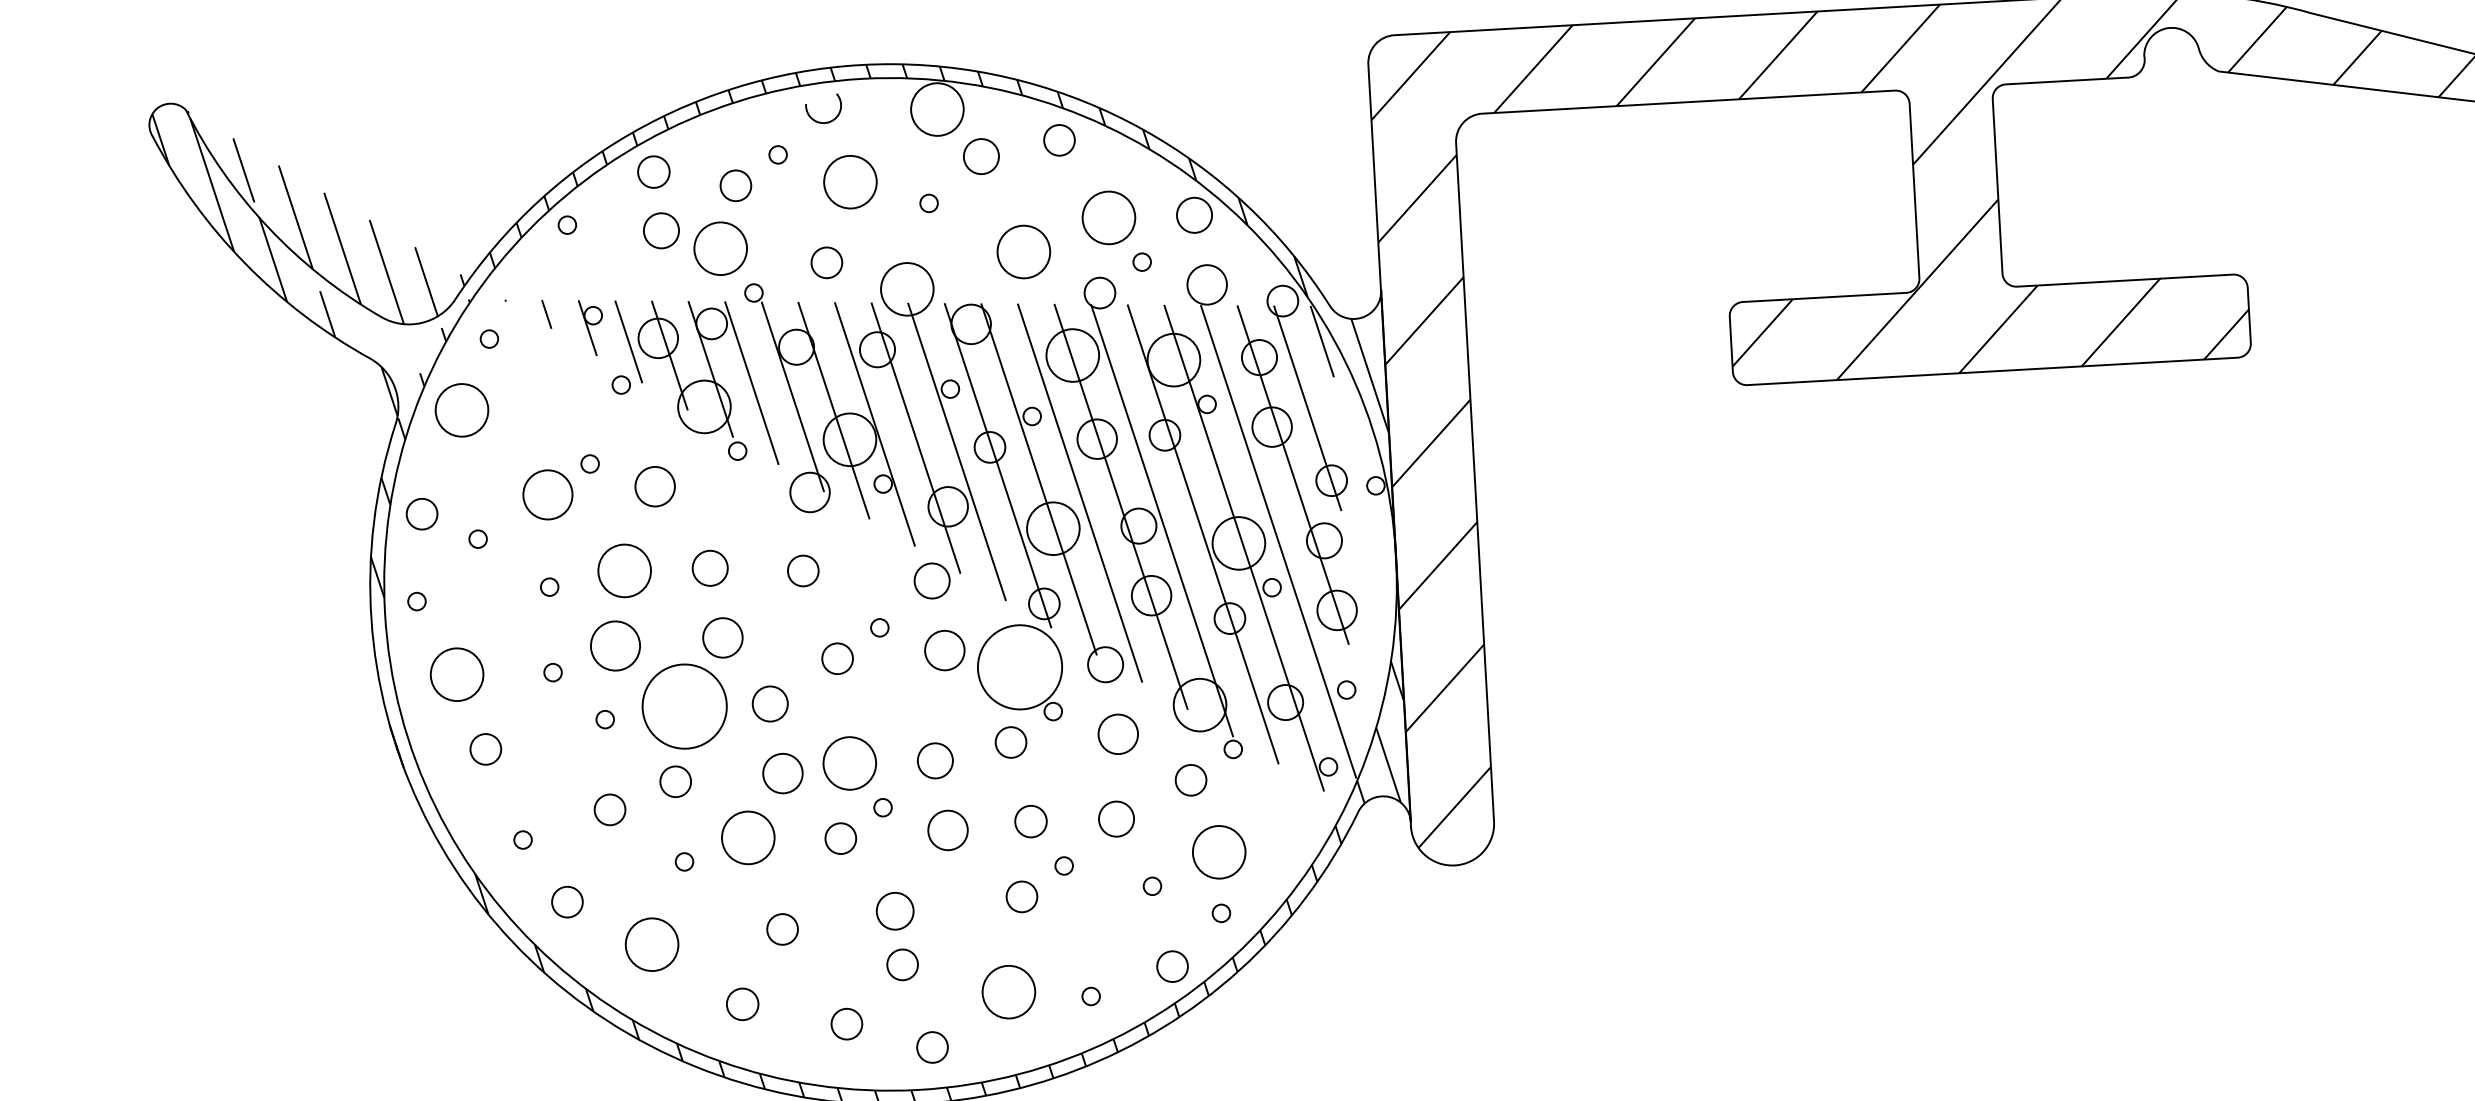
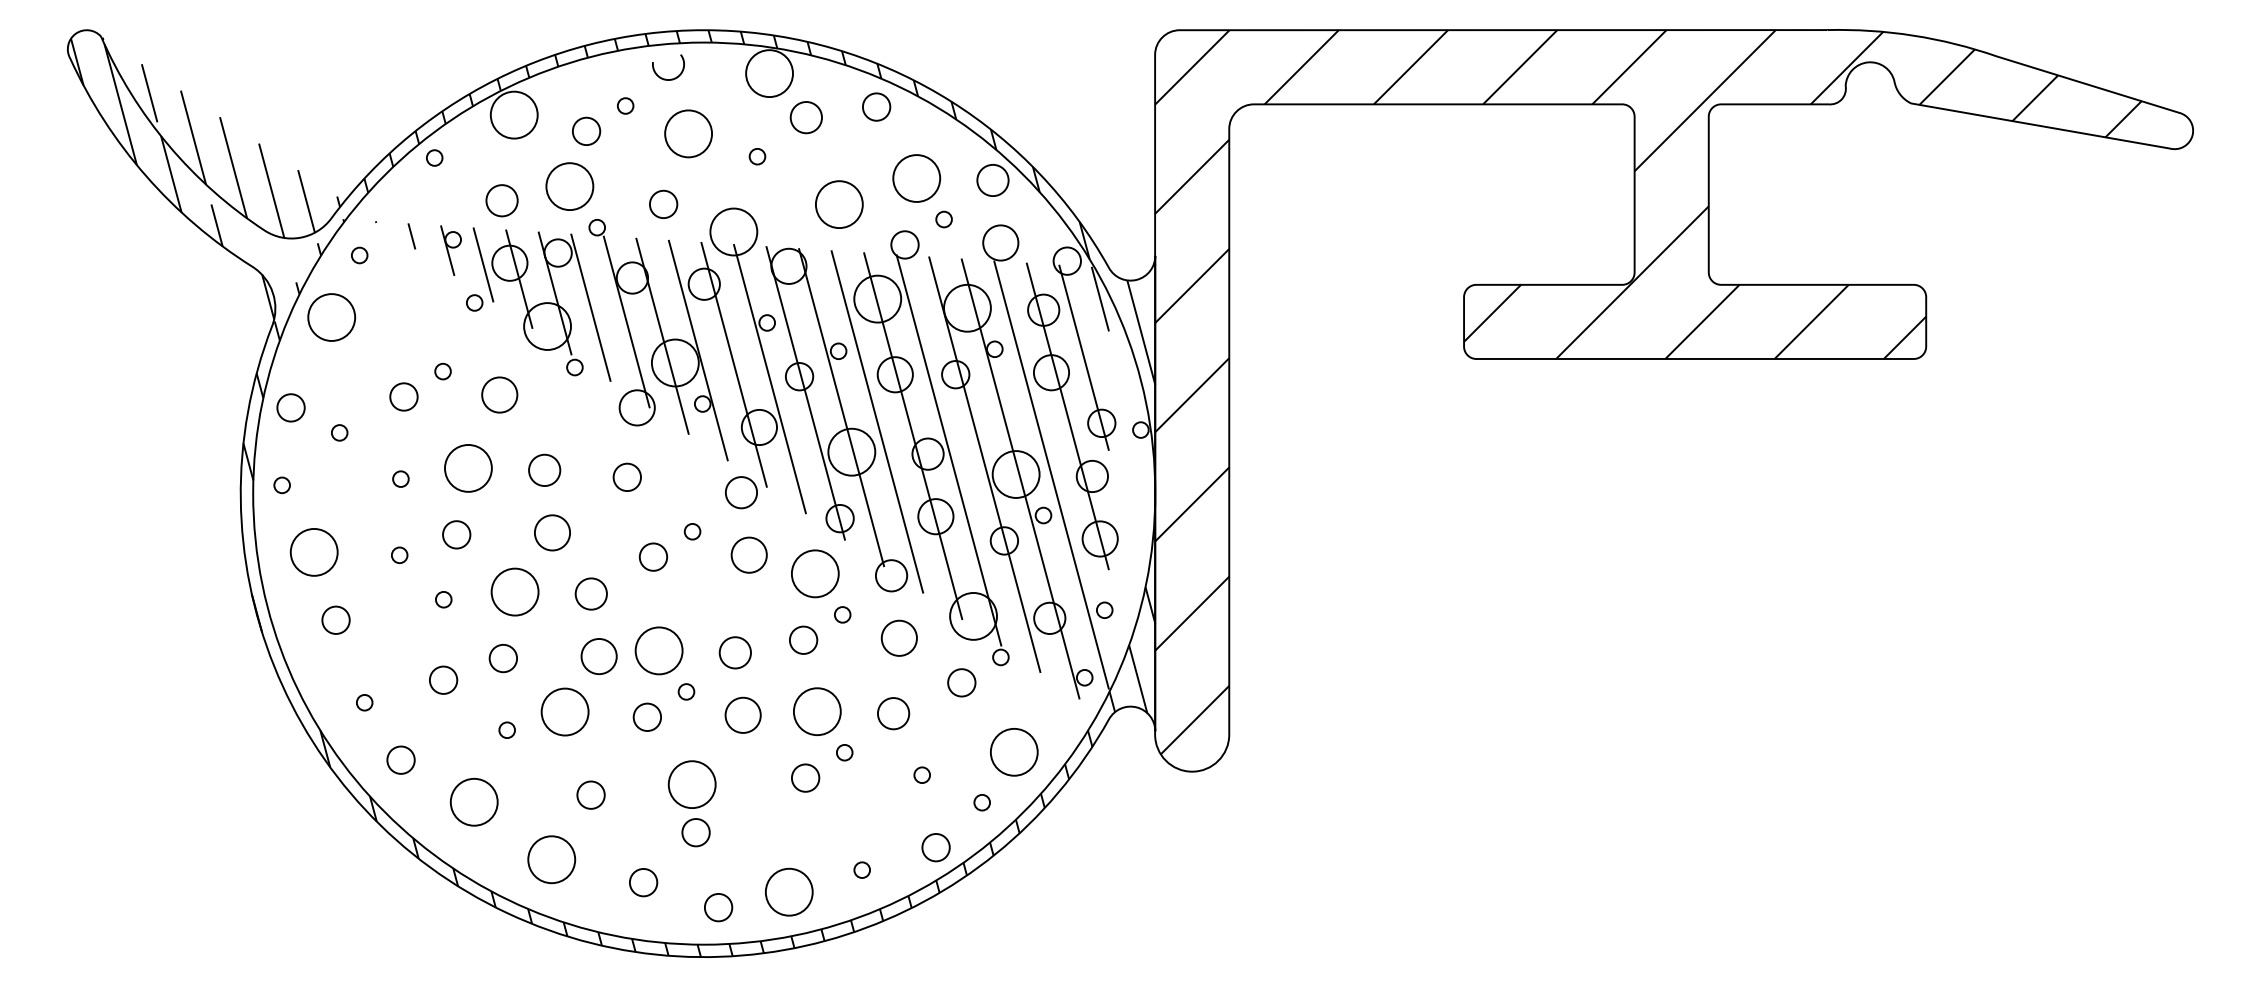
circle: (652, 171) -> (513, 114), size x1.67
circle: (660, 230) -> (501, 200), moved
circle: (547, 494) -> (403, 396), size x0.62
circle: (615, 645) -> (456, 534), size x0.62
circle: (1019, 666) -> (814, 573), size x0.62
circle: (684, 705) -> (514, 591), size x0.62
circle: (1031, 821) -> (817, 711), size x1.67
circle: (1219, 852) -> (1014, 752), moved
circle: (894, 911) -> (691, 784), size x1.43
circle: (1009, 991) -> (789, 891), moved
circle: (742, 1004) -> (551, 859), size x1.67

